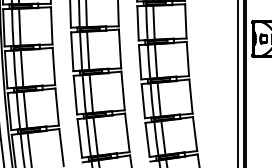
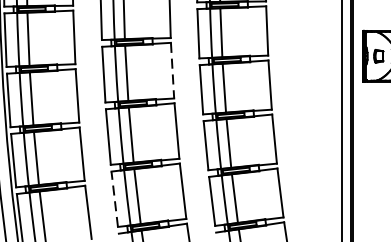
line: (120, 49) -> (173, 71), solid -> dashed
line: (79, 137) -> (114, 197), solid -> dashed

